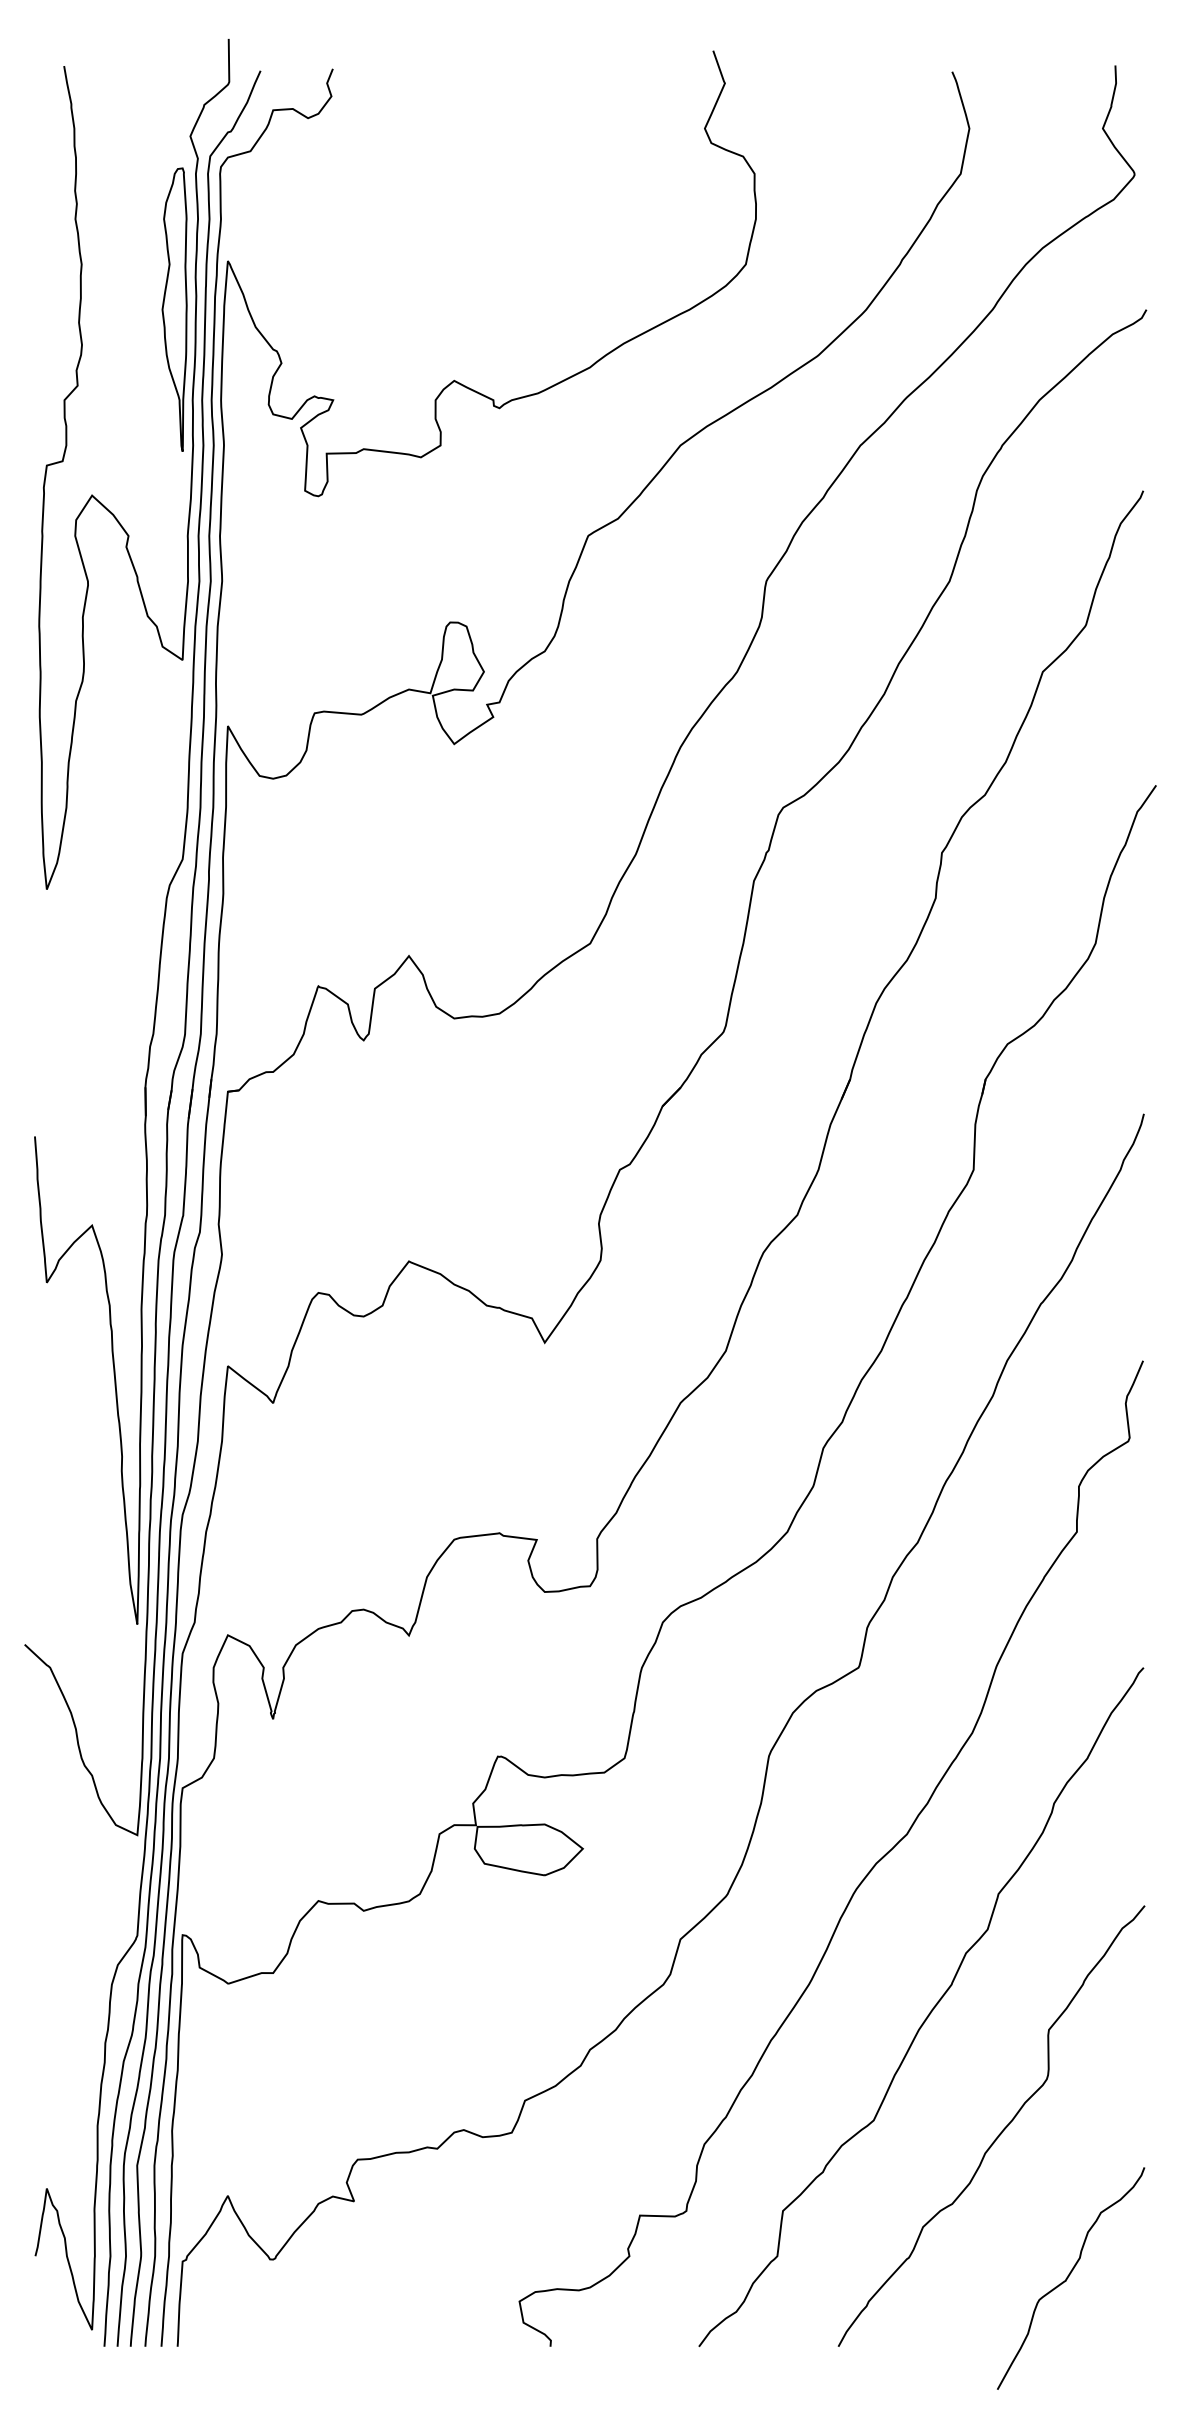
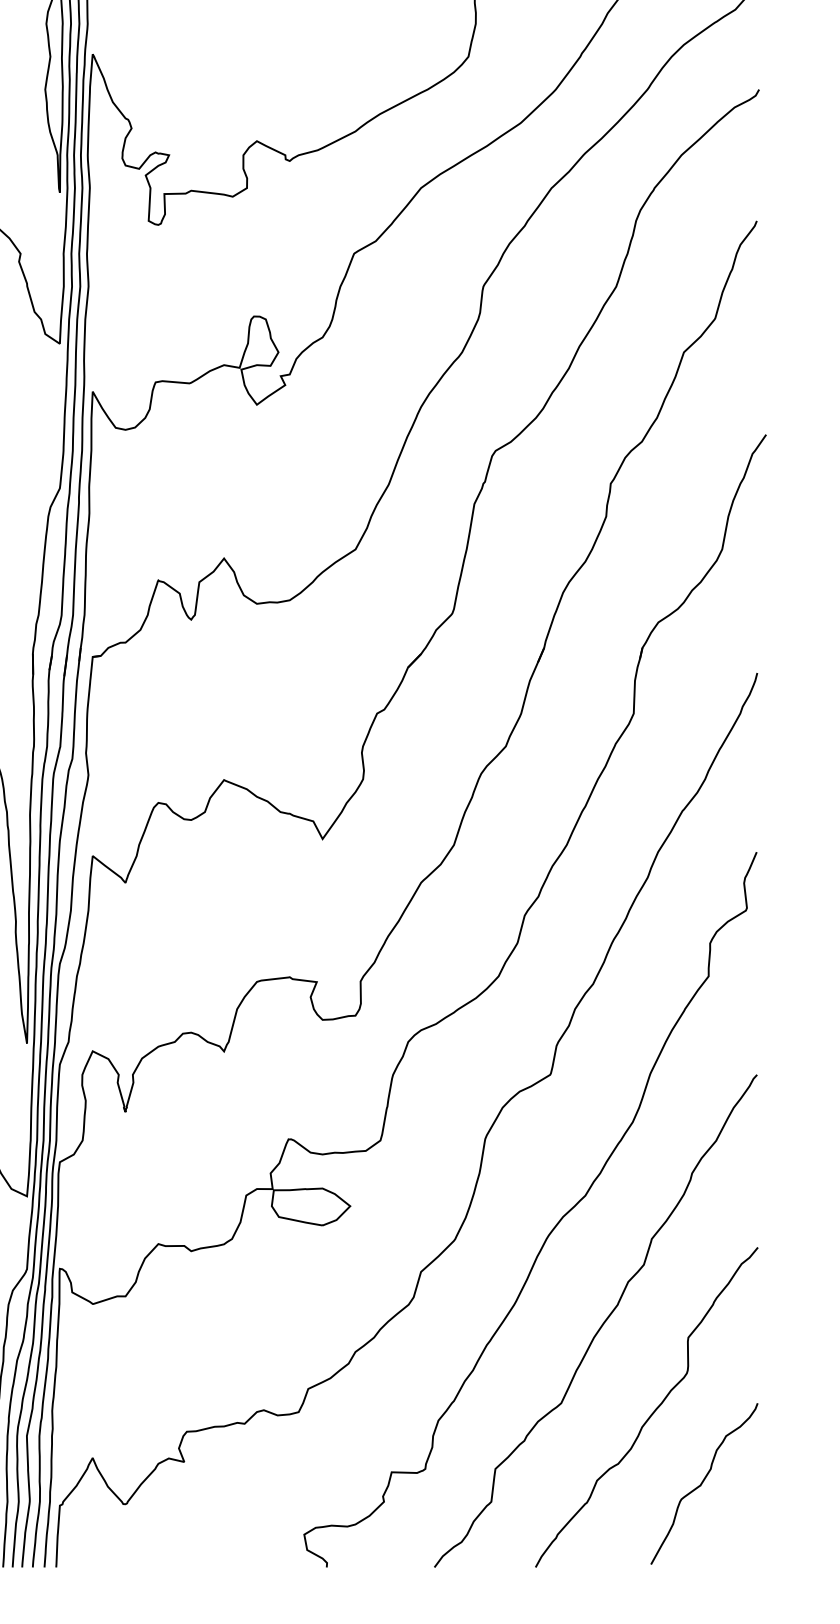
curve: (1069, 2276) -> (703, 1482), moved

